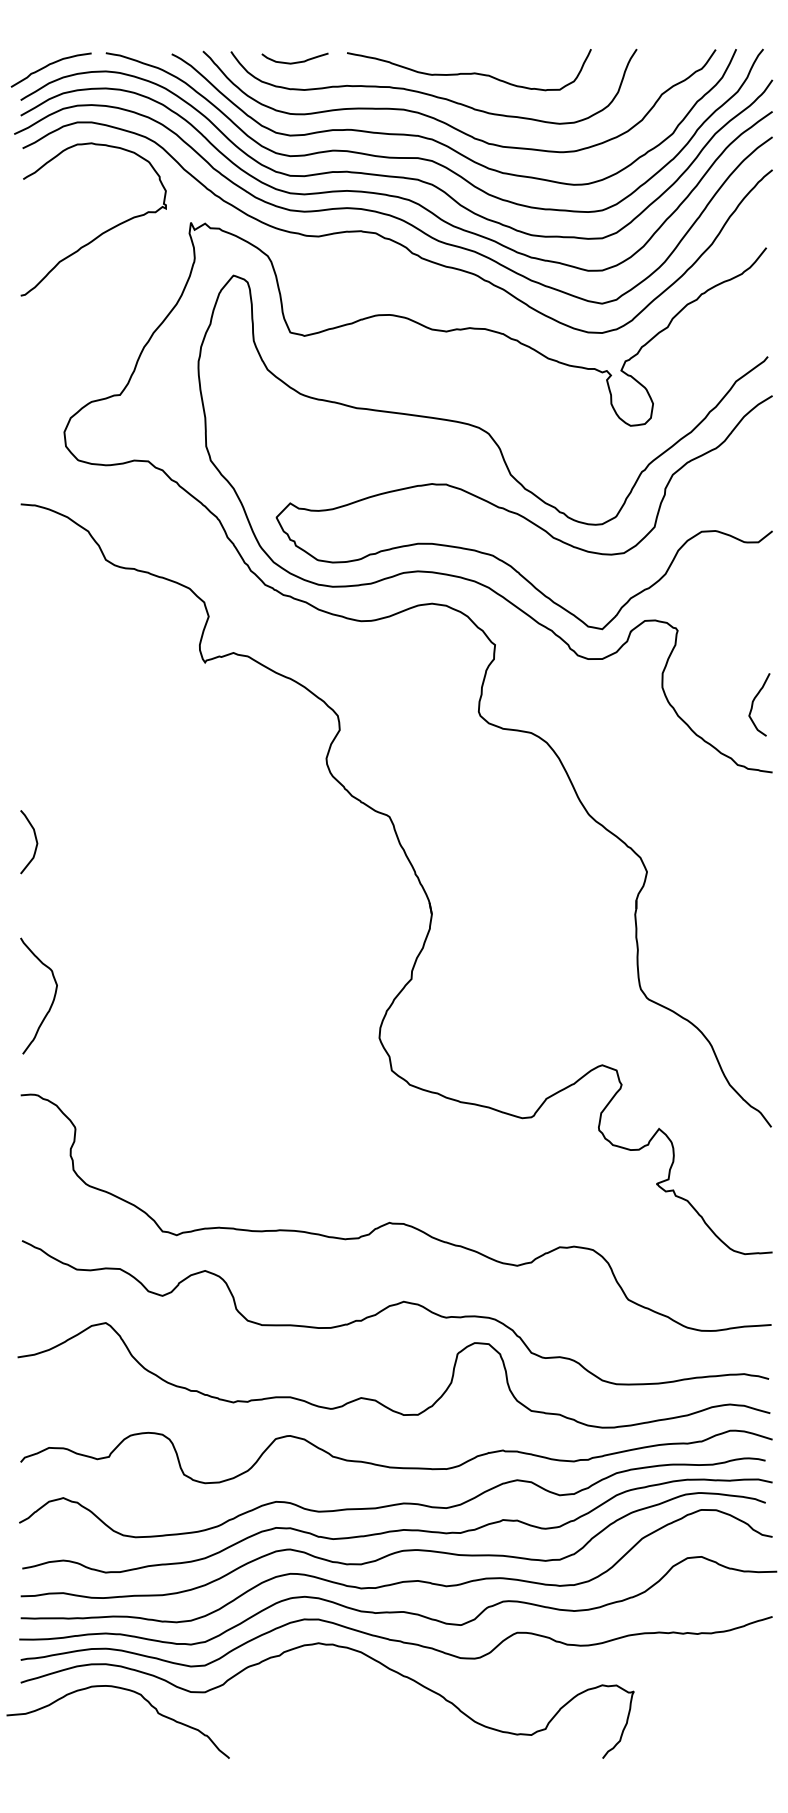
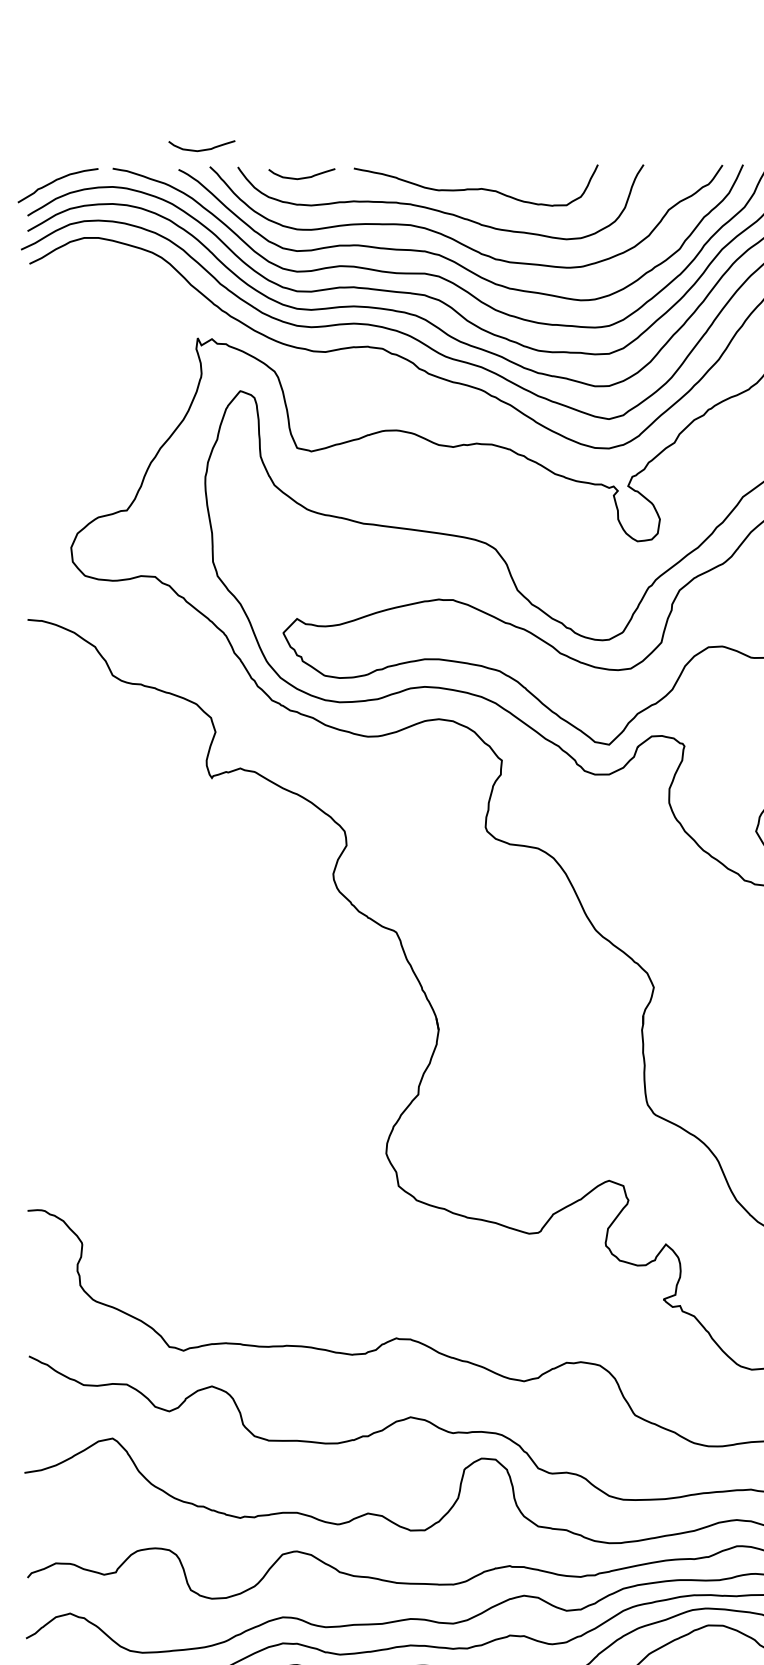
curve: (196, 33) -> (203, 149), added
curve: (102, 232) -> (109, 348), removed
curve: (35, 840) -> (42, 956), removed
curve: (52, 1000) -> (59, 1116), removed

